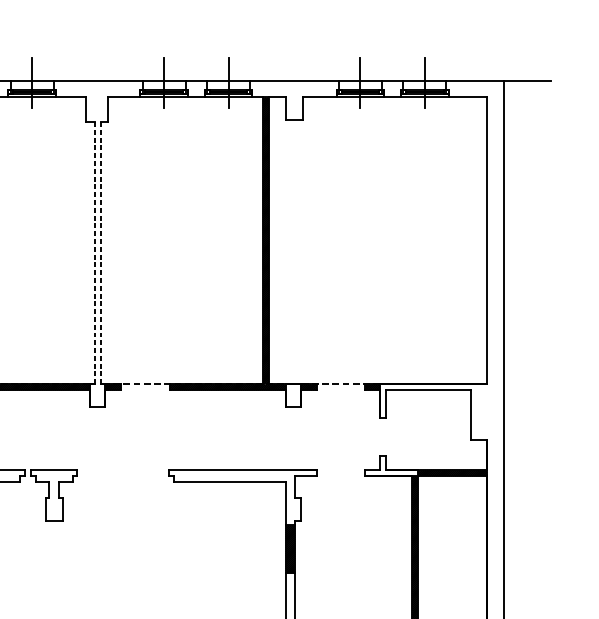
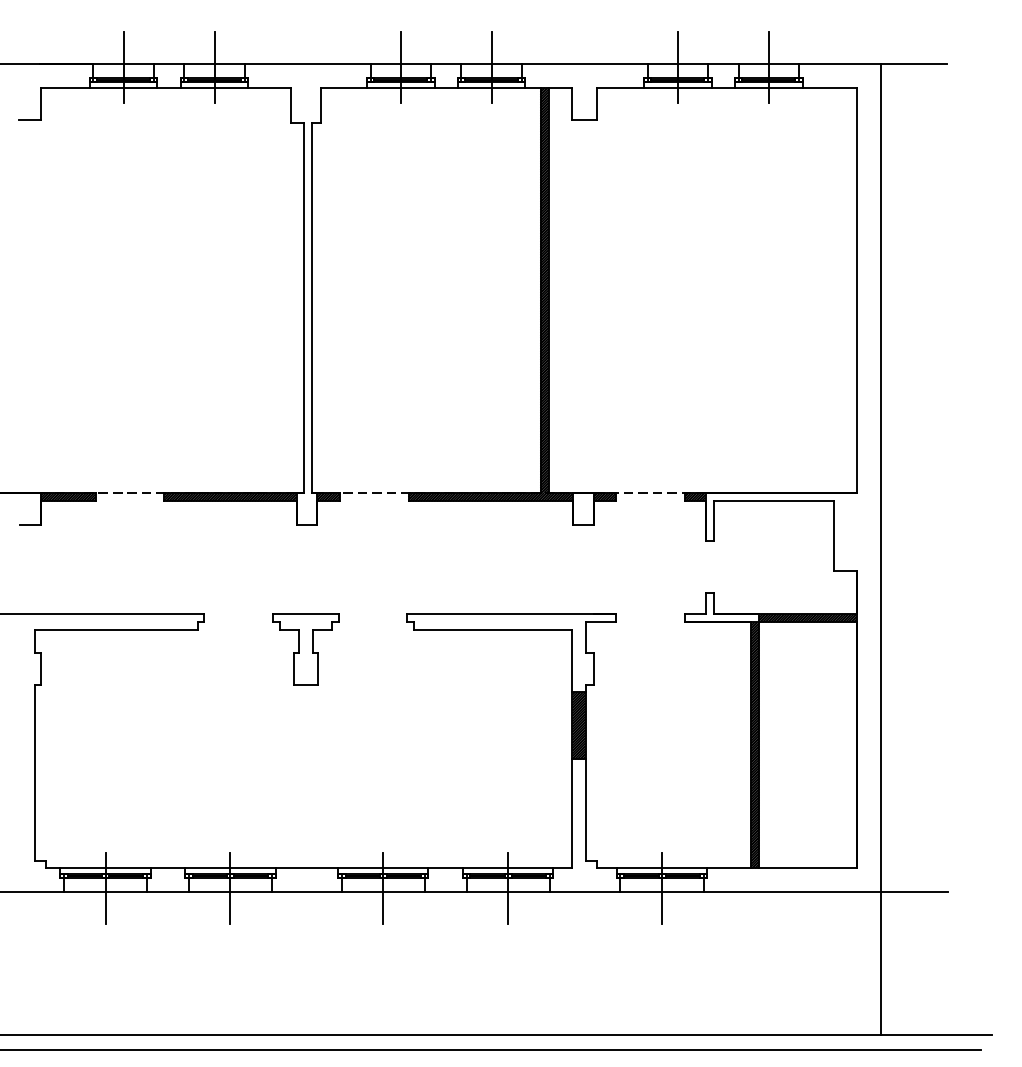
line: (95, 253) -> (303, 308), dashed -> solid
line: (100, 253) -> (311, 308), dashed -> solid
part: (54, 495) -> (305, 649), moved

